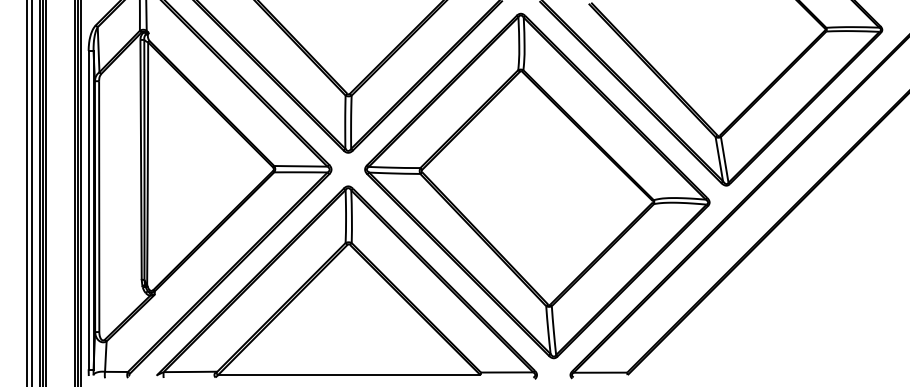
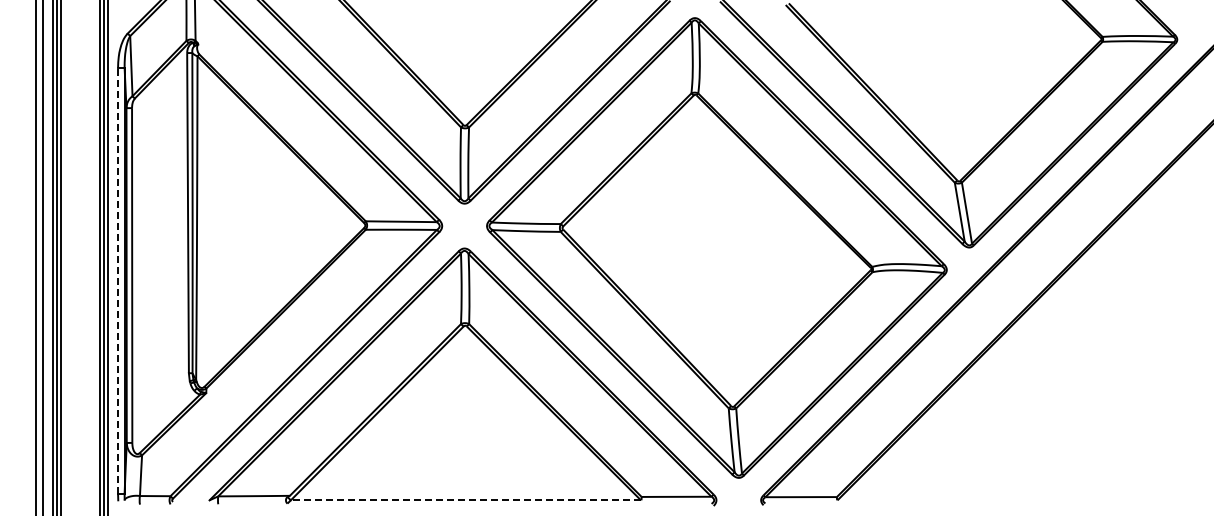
line: (88, 210) -> (118, 280), solid -> dashed
line: (348, 375) -> (465, 500), solid -> dashed

